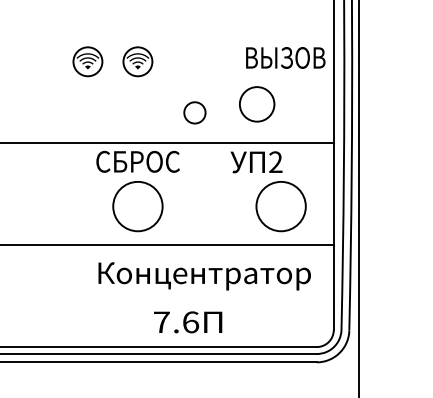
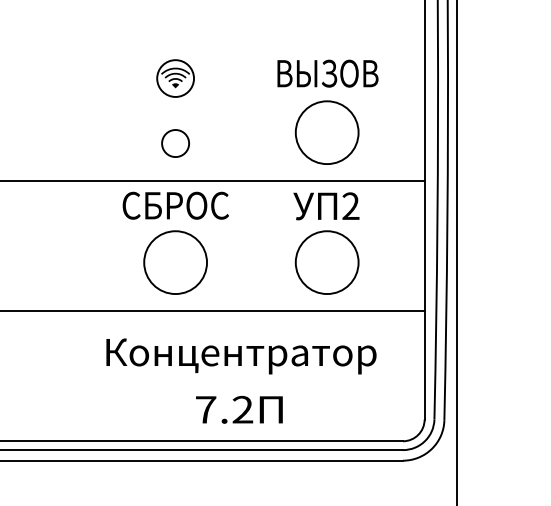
text: (285, 57) -> (327, 73), moved
part: (87, 61) -> (111, 78), removed
circle: (256, 104) -> (326, 132), size x1.43
circle: (194, 112) -> (175, 143), moved
circle: (280, 206) -> (326, 262), moved
text: (204, 276) -> (241, 356), moved
text: (190, 322) -> (242, 410), 7.6 -> 7.2

